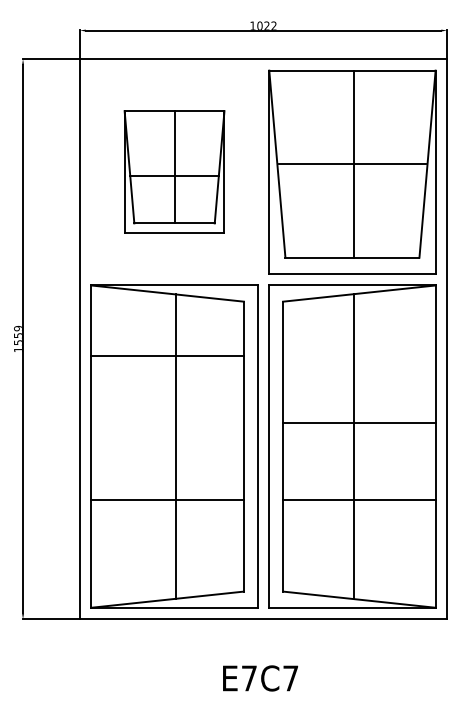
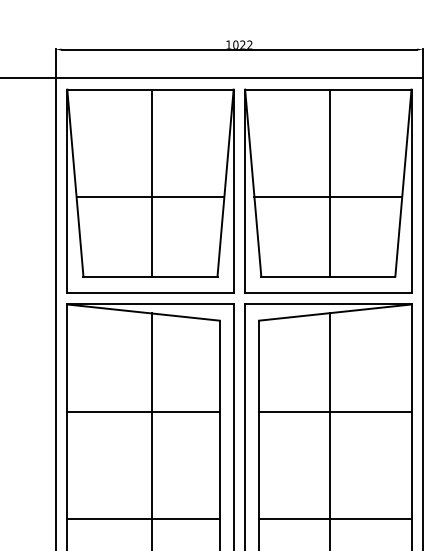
line: (352, 164) -> (328, 197), moved
part: (174, 171) -> (150, 190), size x1.67
line: (167, 355) -> (143, 411), moved
line: (359, 422) -> (335, 411), moved

